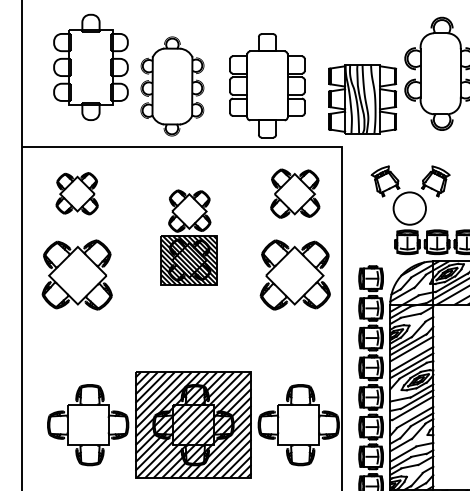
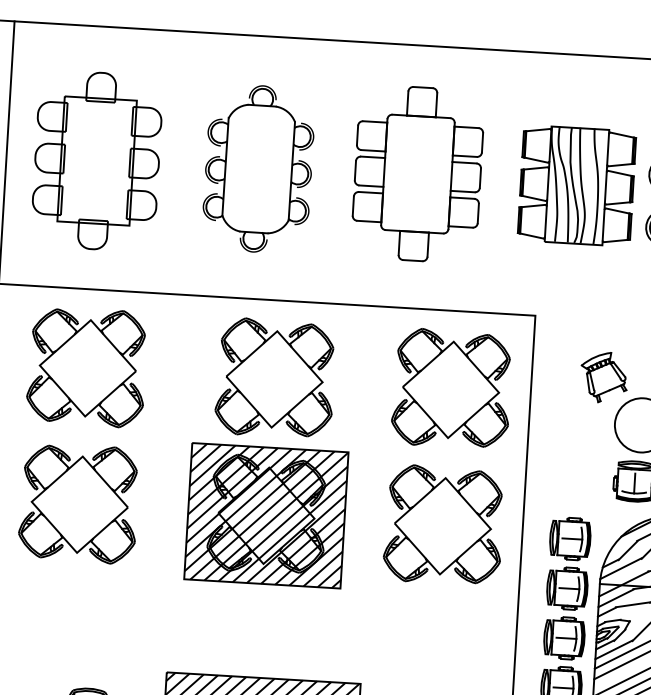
part: (90, 66) -> (96, 159), moved
part: (267, 85) -> (418, 173), moved
part: (172, 86) -> (258, 169), moved
part: (362, 99) -> (576, 186), moved
part: (76, 193) -> (85, 366), size x1.67
part: (294, 193) -> (450, 388), size x1.43
part: (189, 237) -> (270, 451), size x1.67

